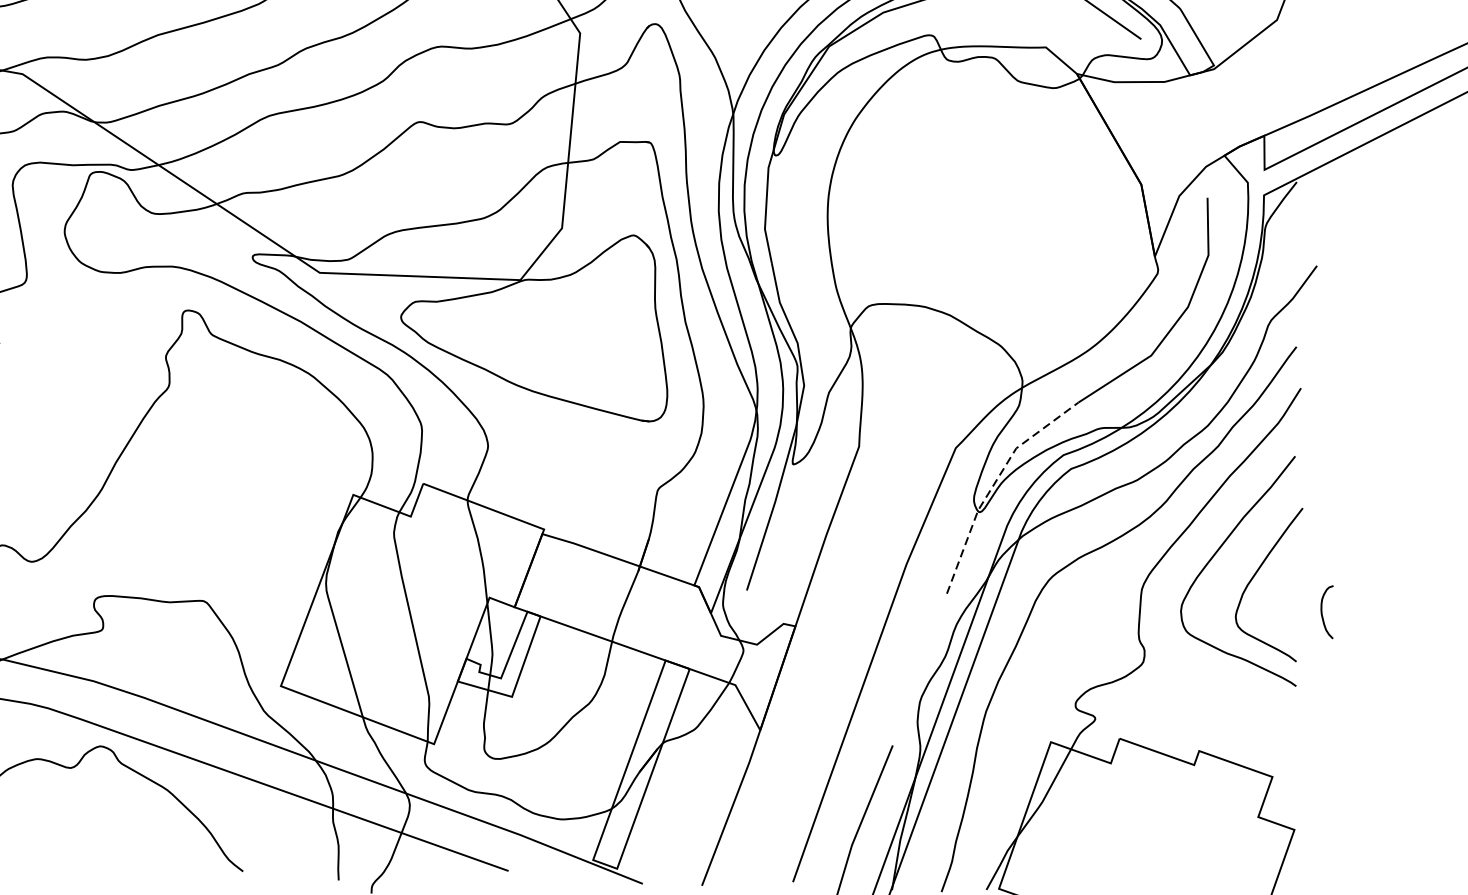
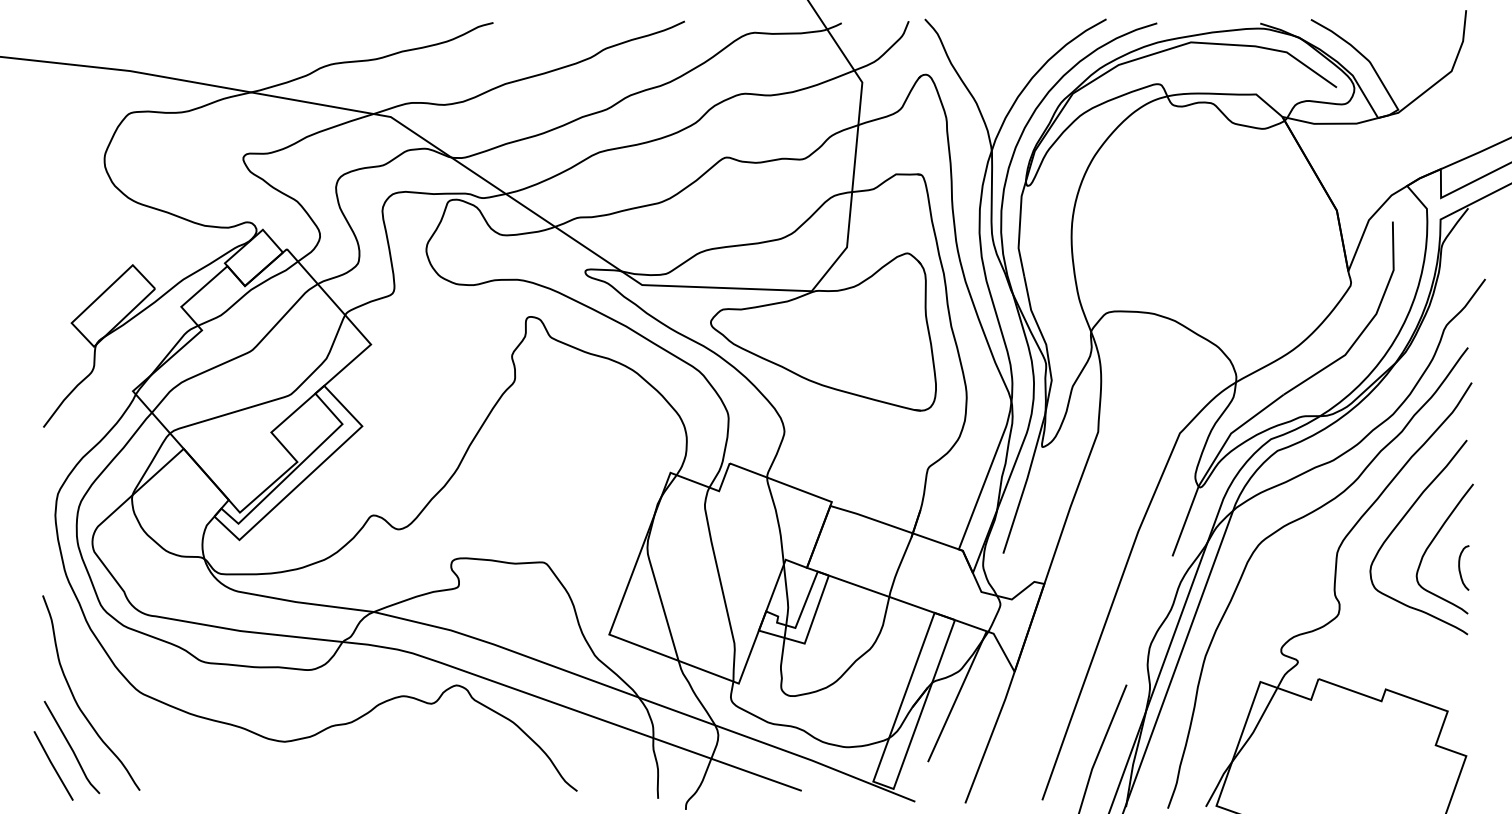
line: (994, 483) -> (1212, 463), dashed -> solid
curve: (1323, 611) -> (1460, 567), moved
line: (692, 759) -> (957, 696), added

